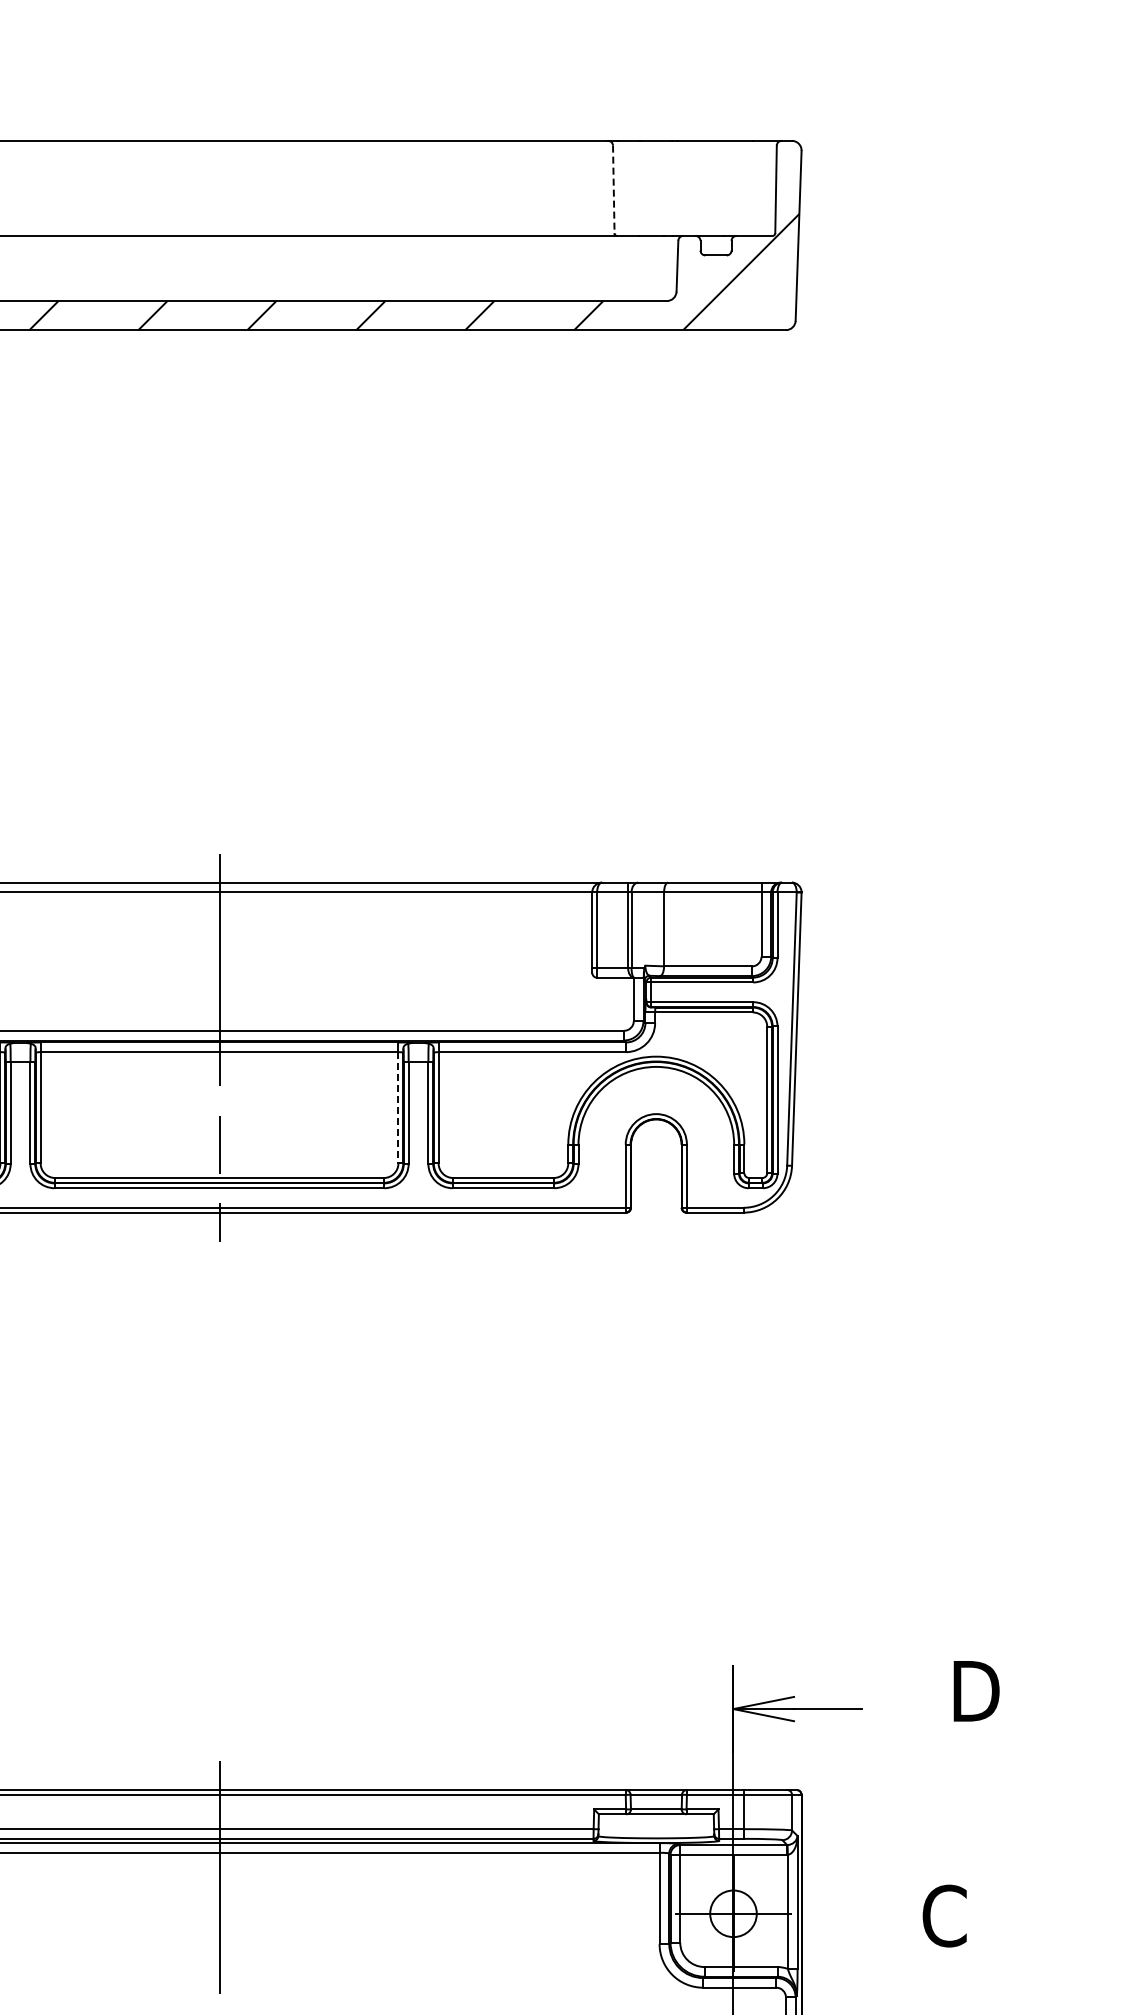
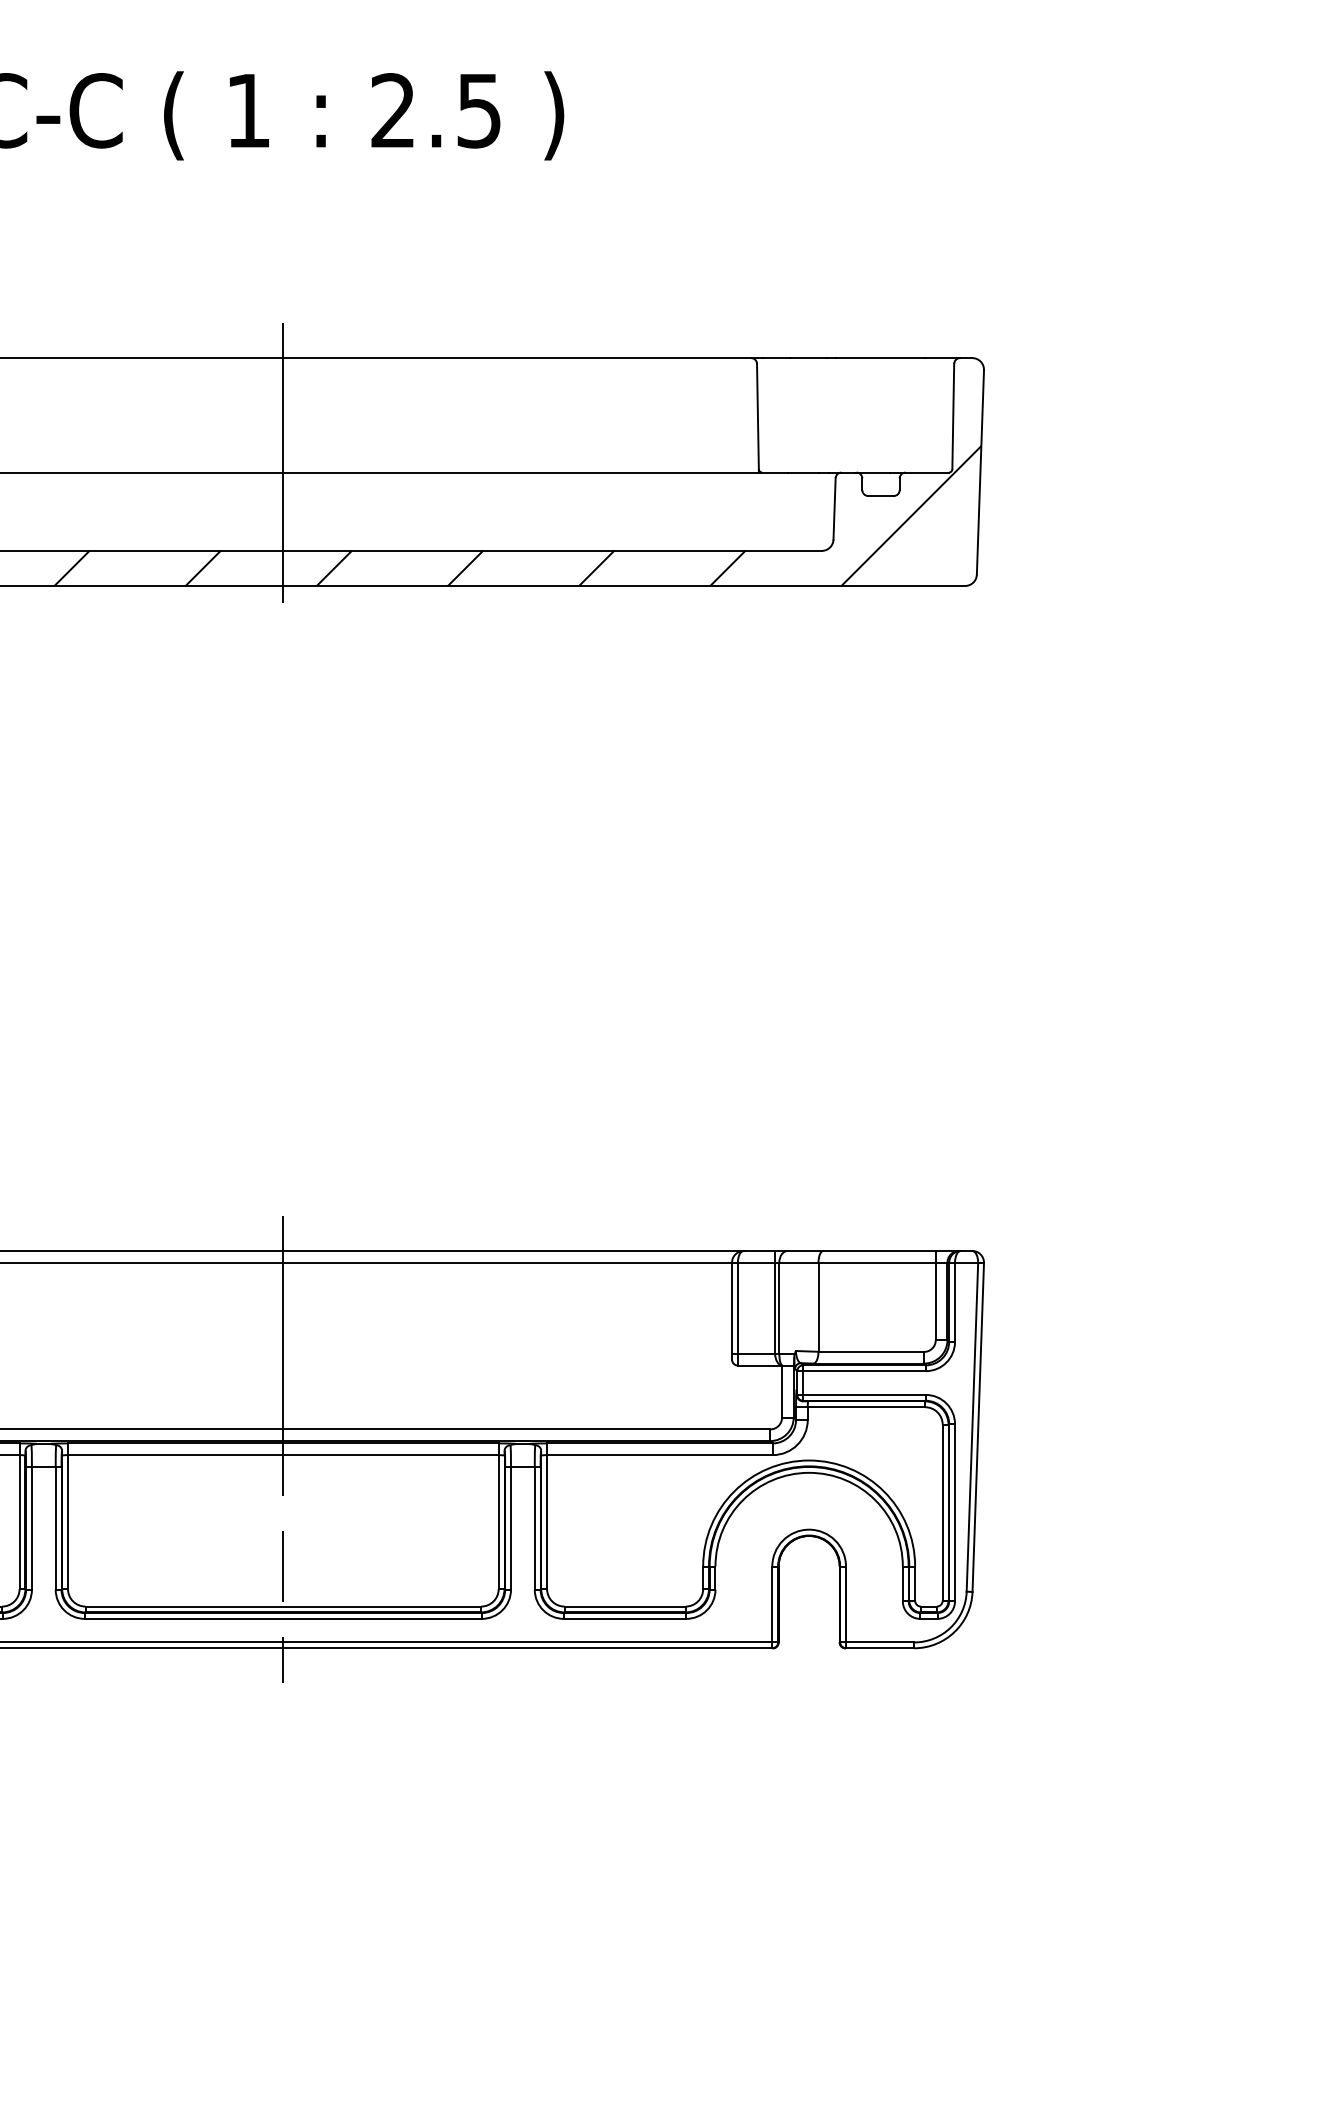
line: (613, 190) -> (757, 417), dashed -> solid
line: (219, 235) -> (283, 472), added
line: (398, 1107) -> (498, 1521), dashed -> solid

